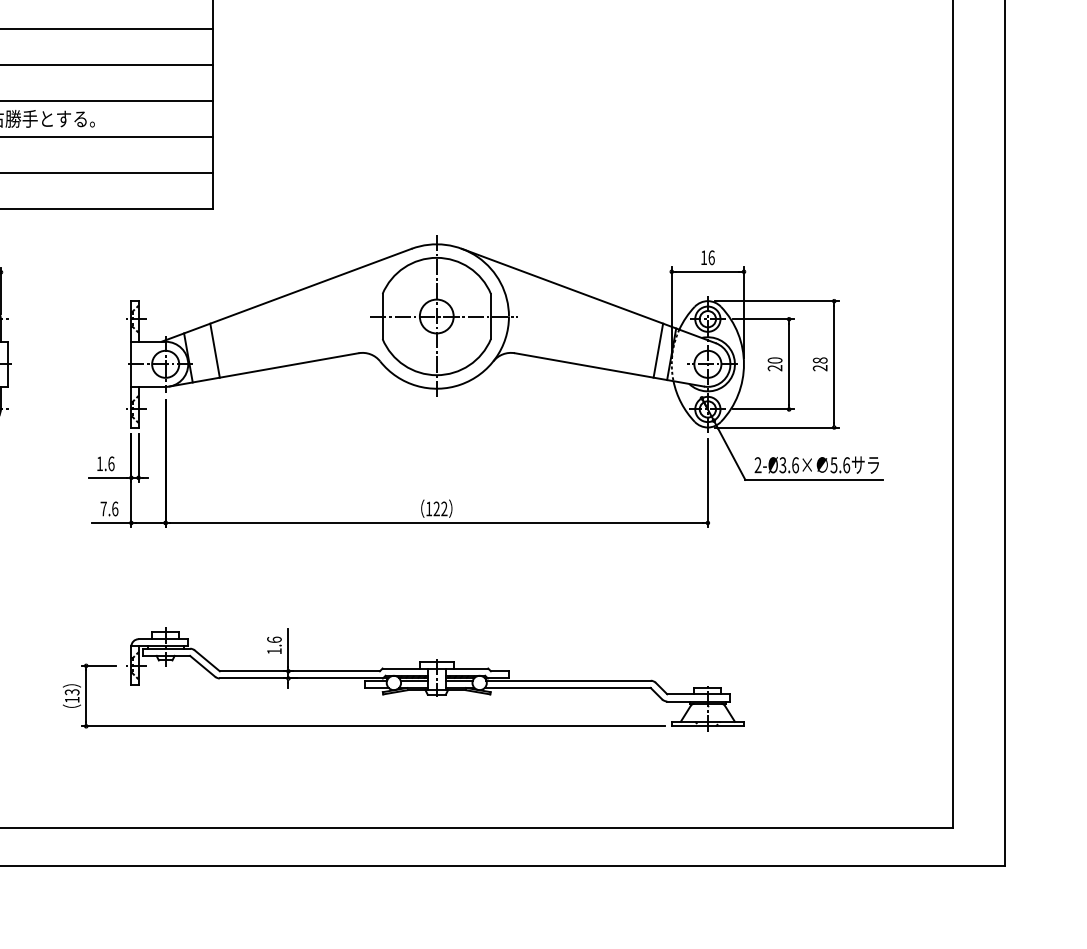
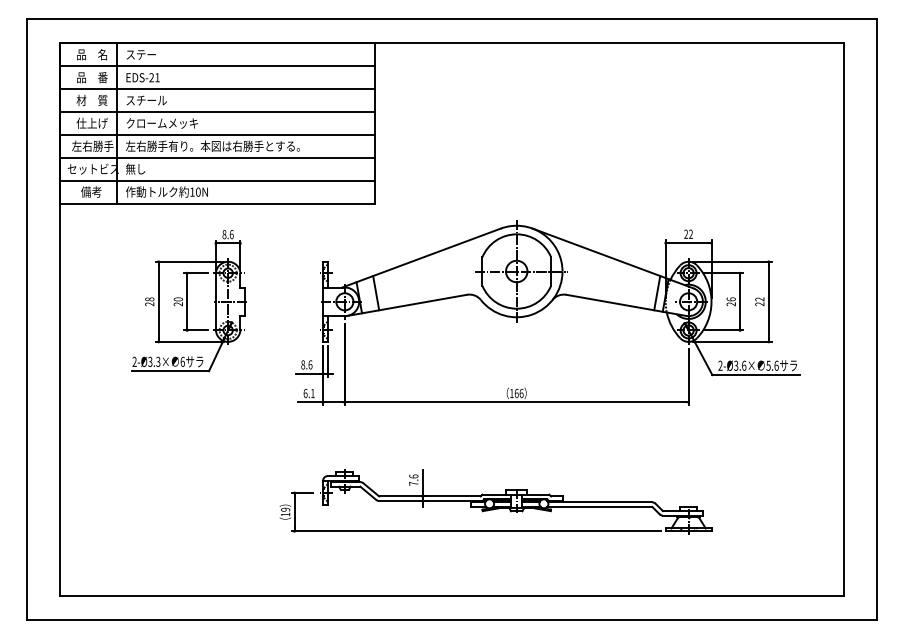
text: (707, 256) -> (688, 233), 16 -> 22
text: (773, 360) -> (730, 299), 20 -> 26
text: (819, 360) -> (759, 299), 28 -> 22
text: (100, 463) -> (303, 364), 1.6 -> 8.6
text: (108, 508) -> (308, 393), 7.6 -> 6.1
text: (439, 508) -> (518, 393), 122 -> 166
text: (273, 650) -> (413, 483), 1.6 -> 7.6
text: (72, 691) -> (285, 509), 13 -> 19

